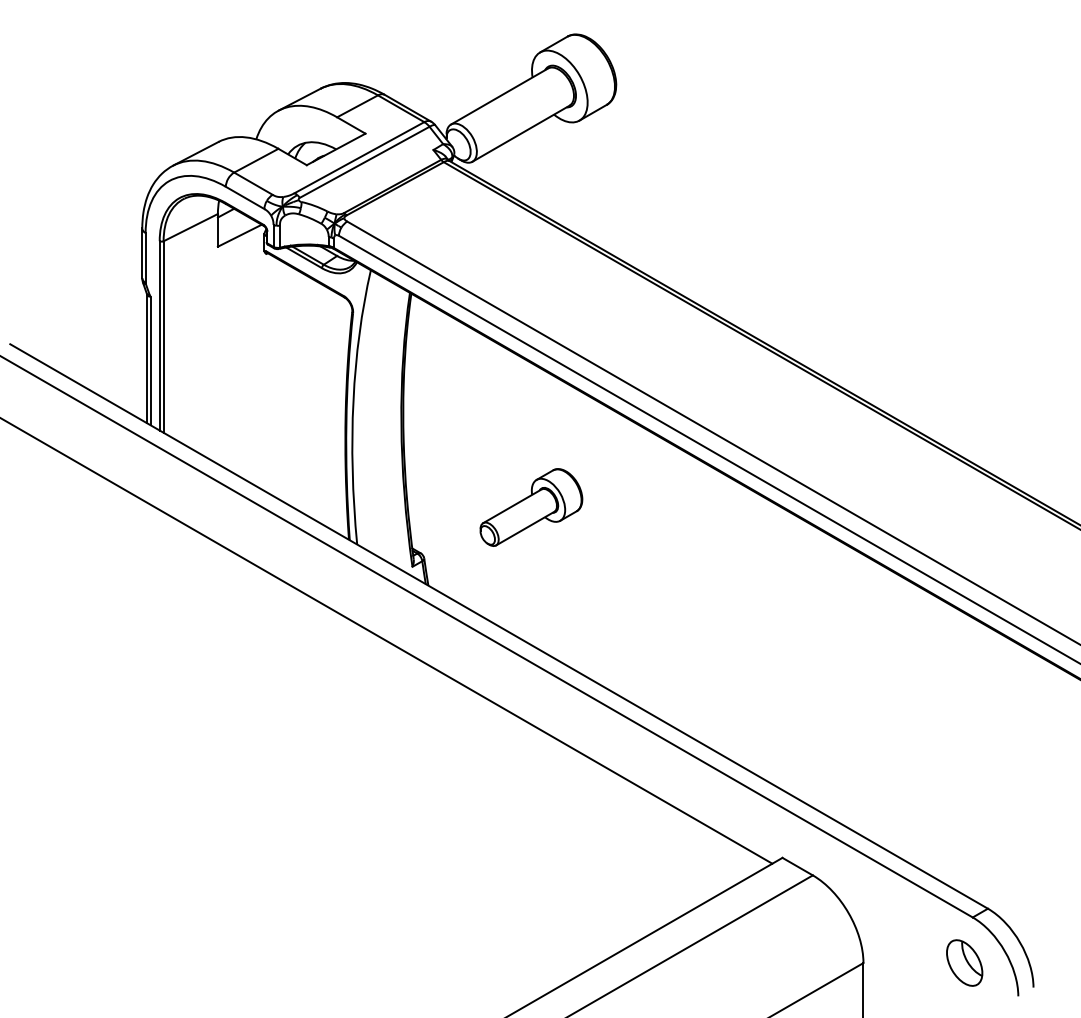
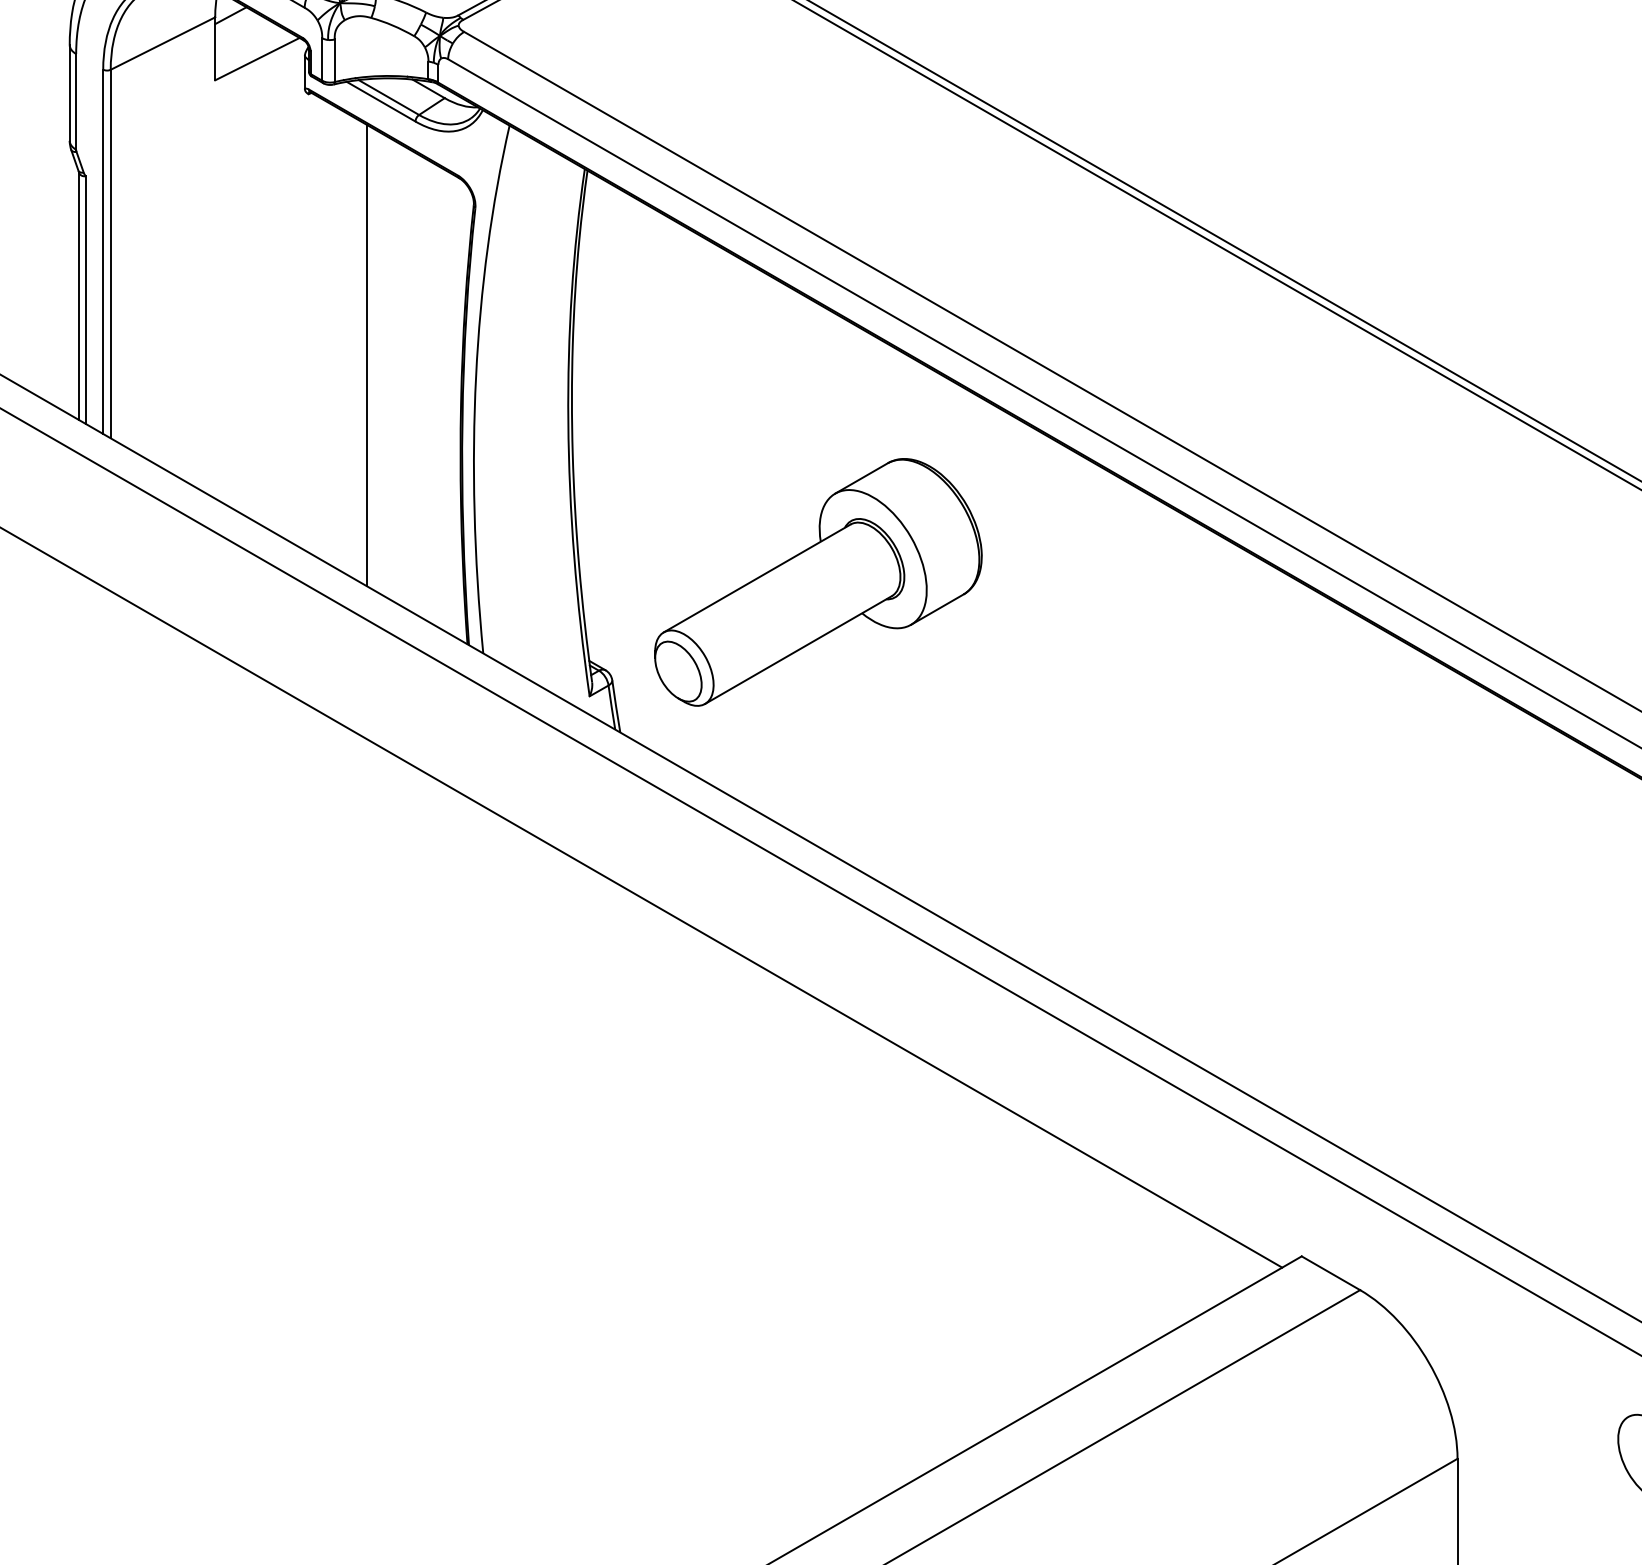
line: (296, 389) -> (366, 355), added
part: (531, 507) -> (818, 582), size x1.67

